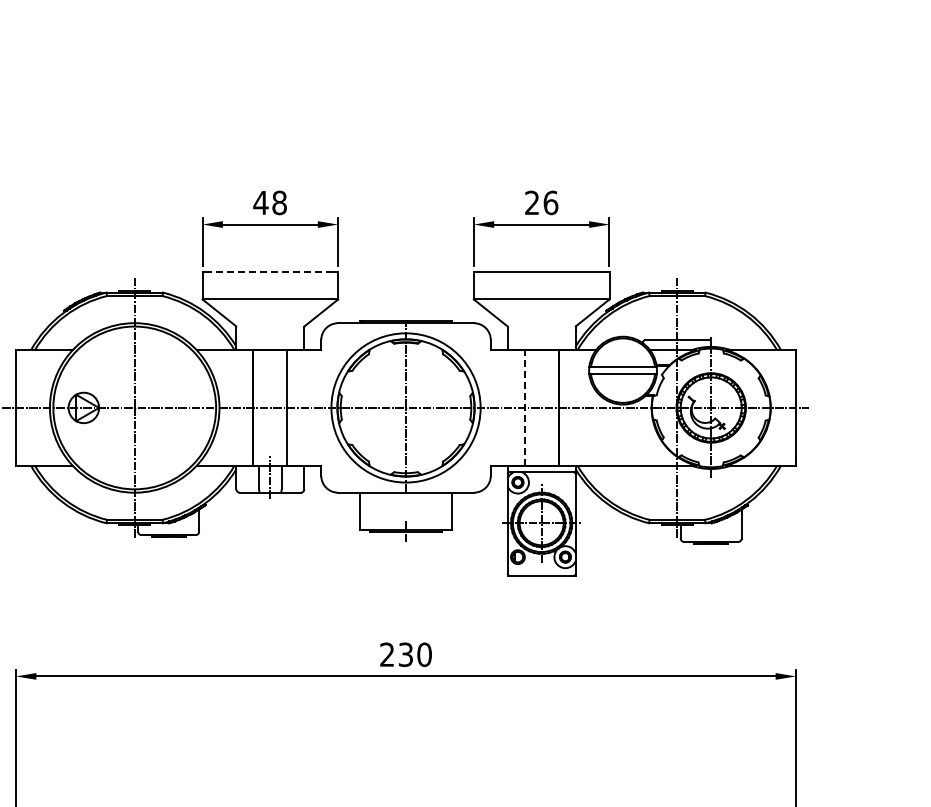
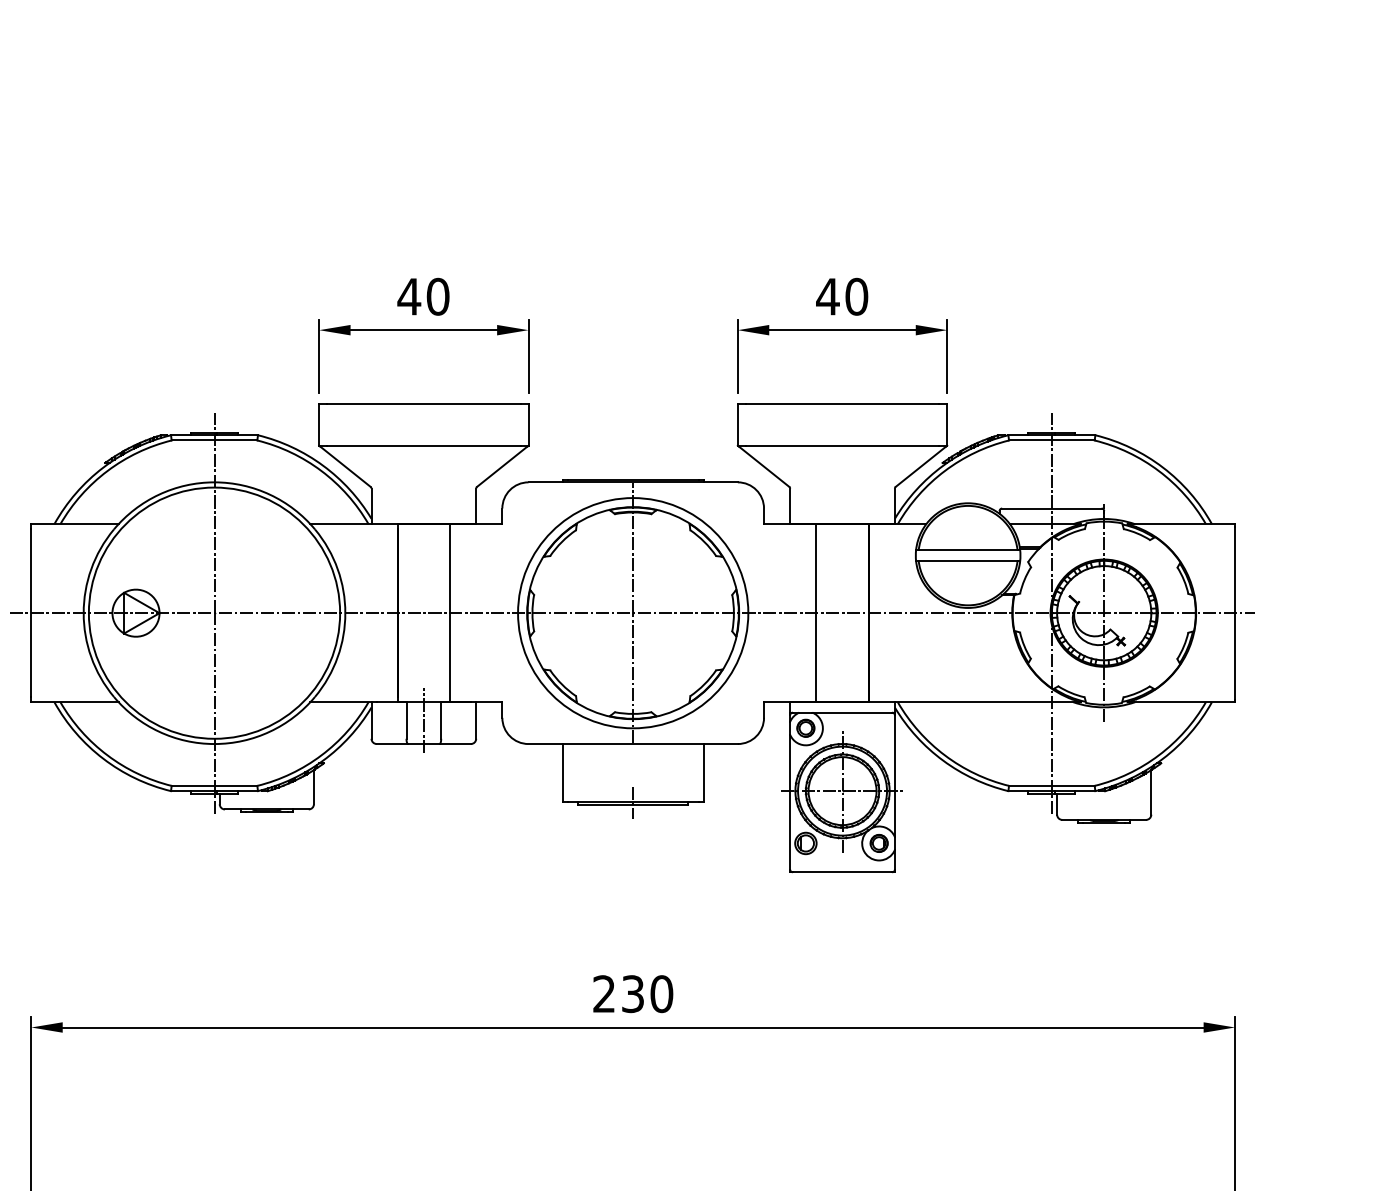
text: (279, 202) -> (437, 296), 48 -> 40
text: (541, 202) -> (842, 296), 26 -> 40
line: (270, 272) -> (424, 404), dashed -> solid
line: (524, 407) -> (816, 612), dashed -> solid

